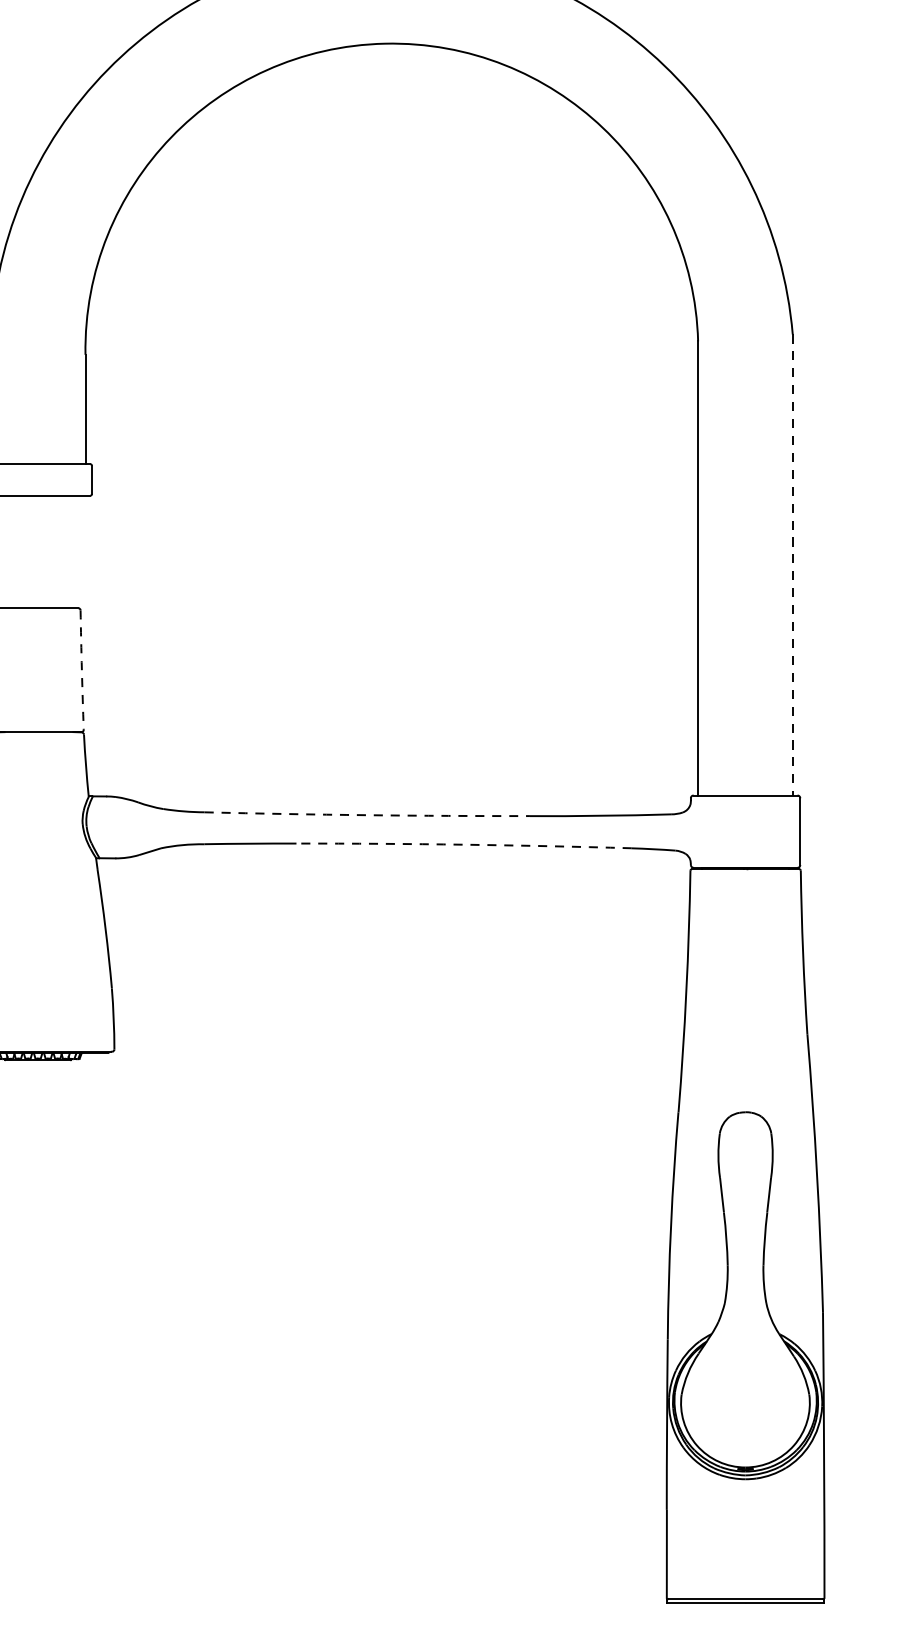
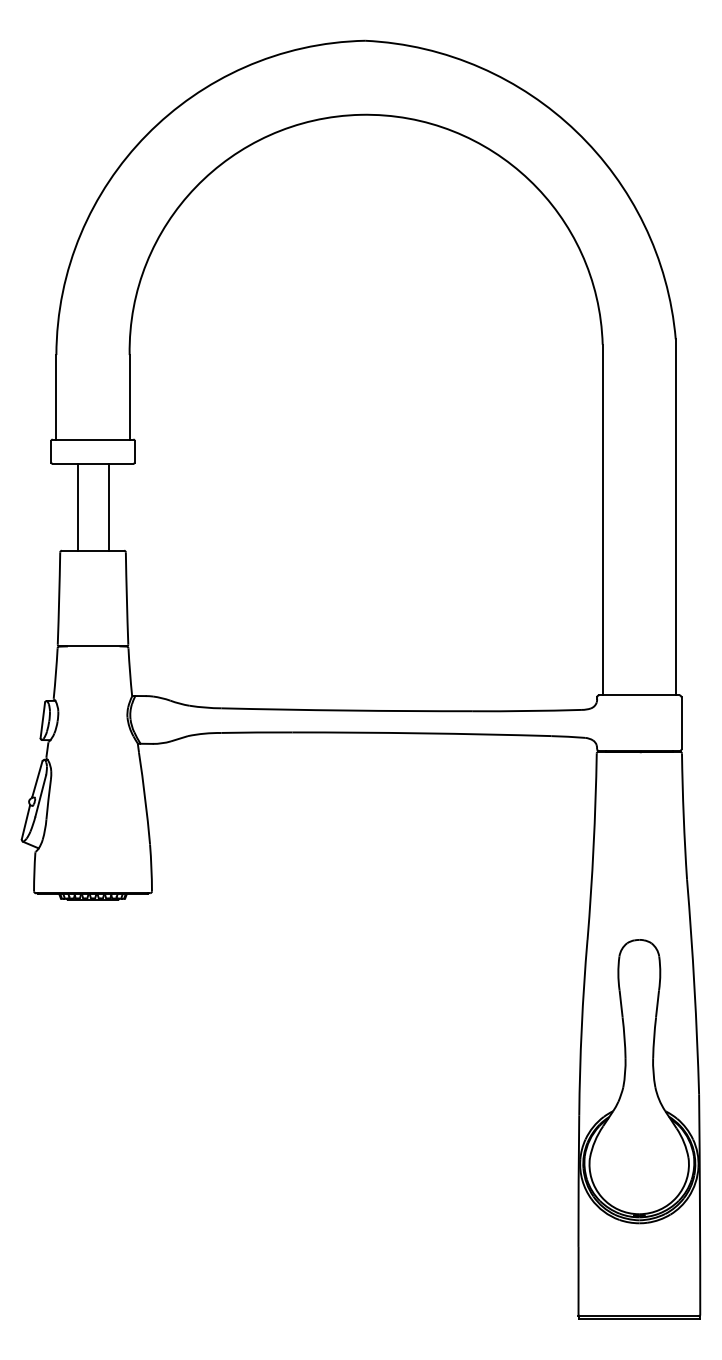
line: (17, 550) -> (77, 506), added
line: (58, 550) -> (108, 506), added
line: (792, 565) -> (675, 517), dashed -> solid
arc: (81, 670) -> (126, 598), dashed -> solid
arc: (367, 815) -> (347, 710), dashed -> solid
arc: (464, 844) -> (422, 733), dashed -> solid

